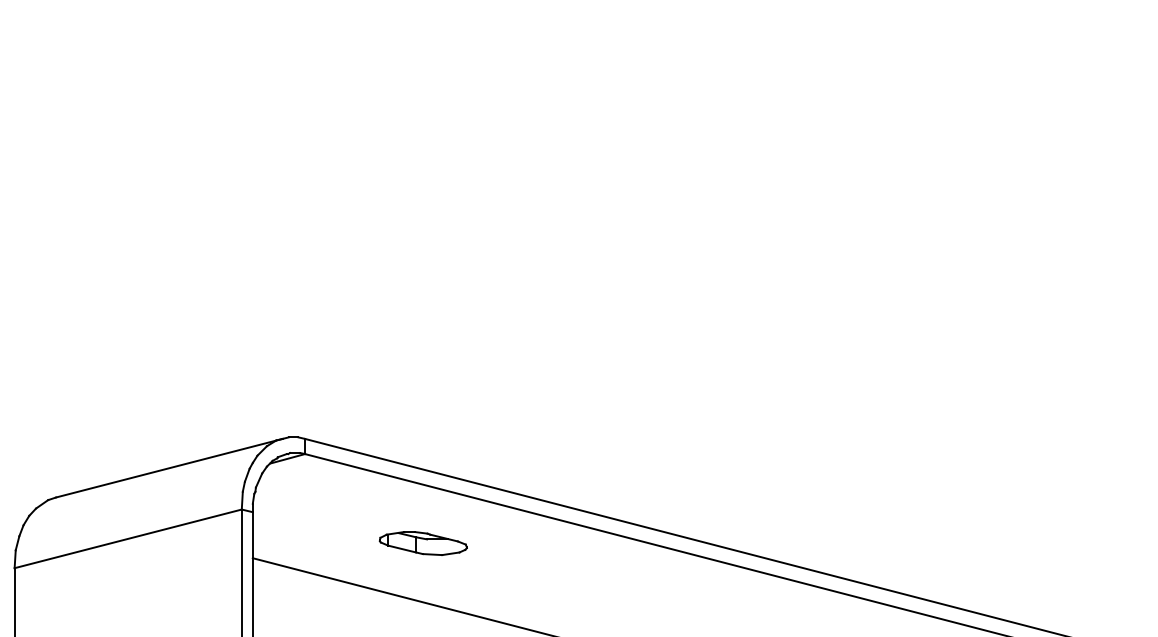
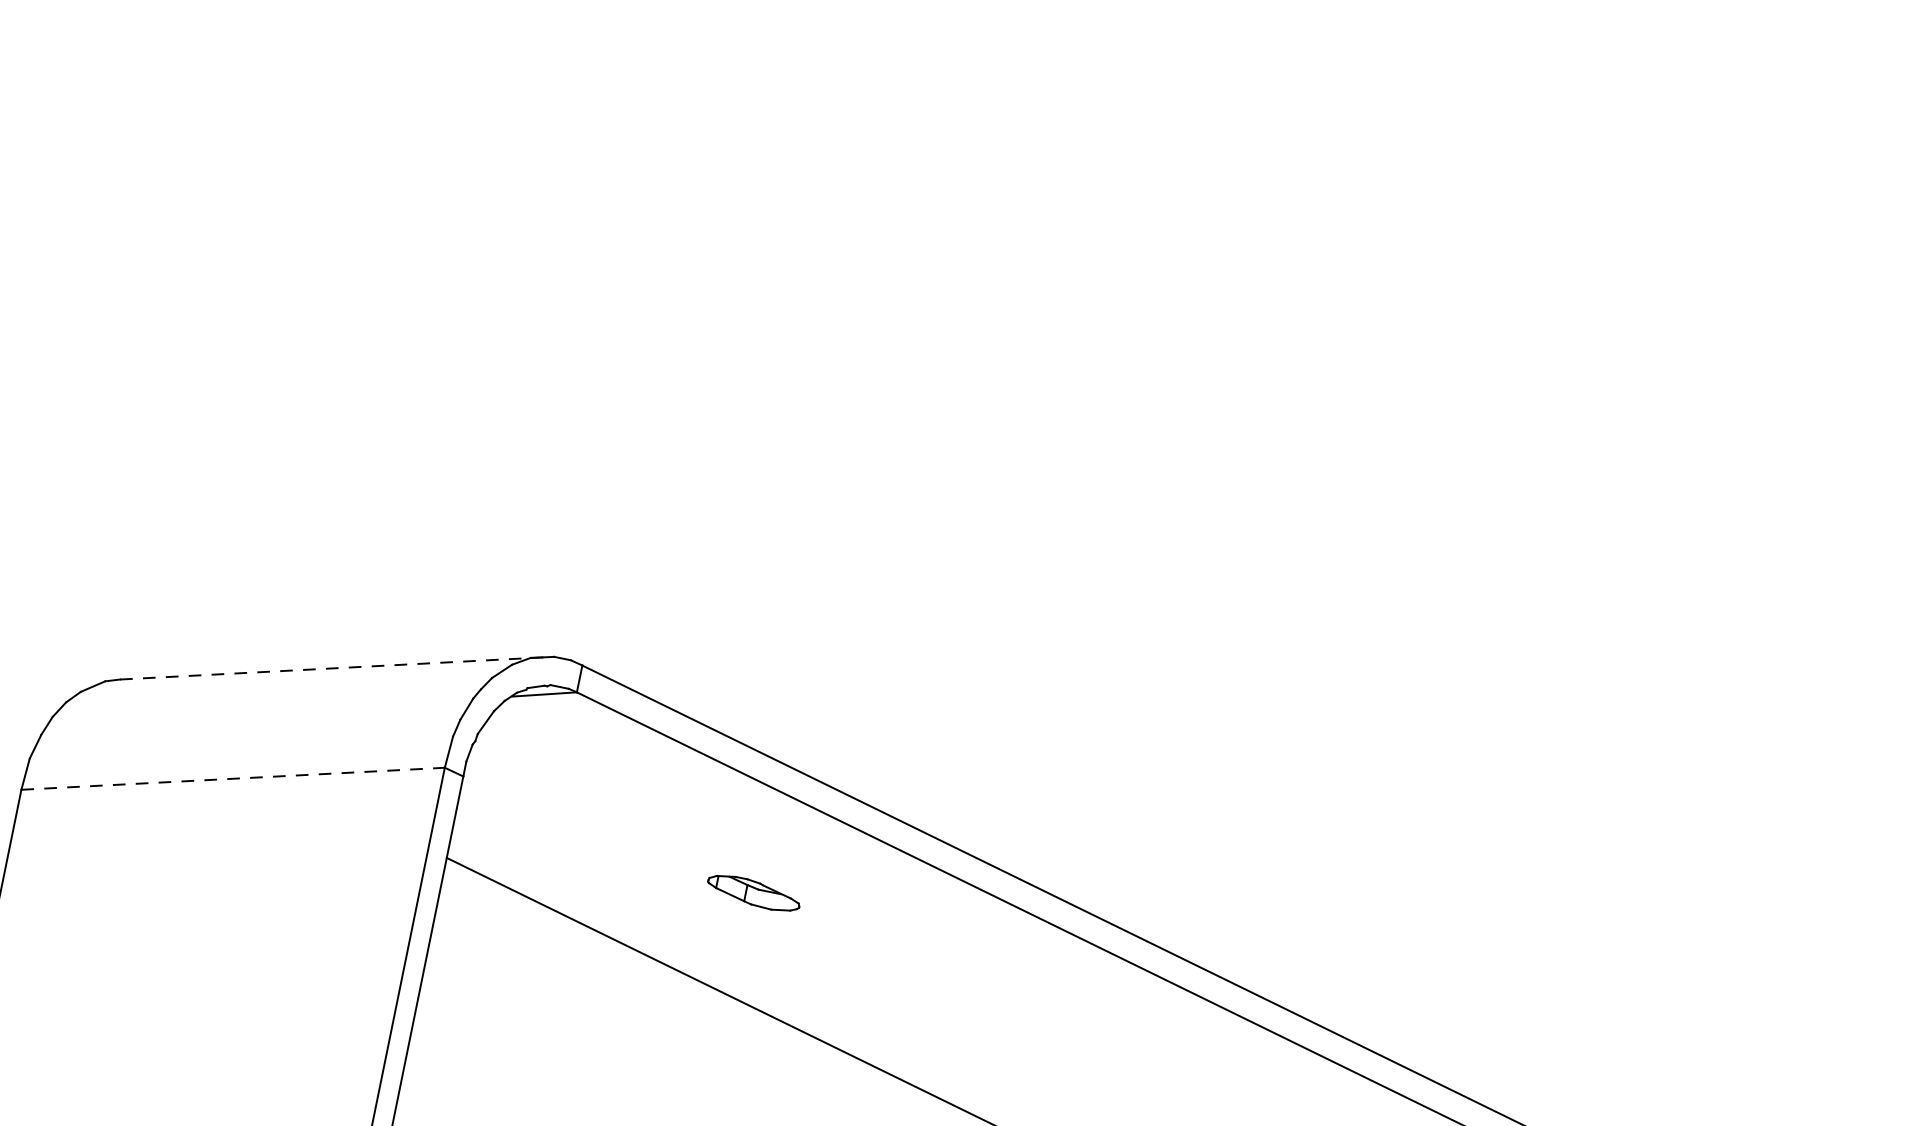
line: (169, 468) -> (331, 669), solid -> dashed
line: (128, 538) -> (233, 778), solid -> dashed
part: (422, 543) -> (752, 893), size x0.6

